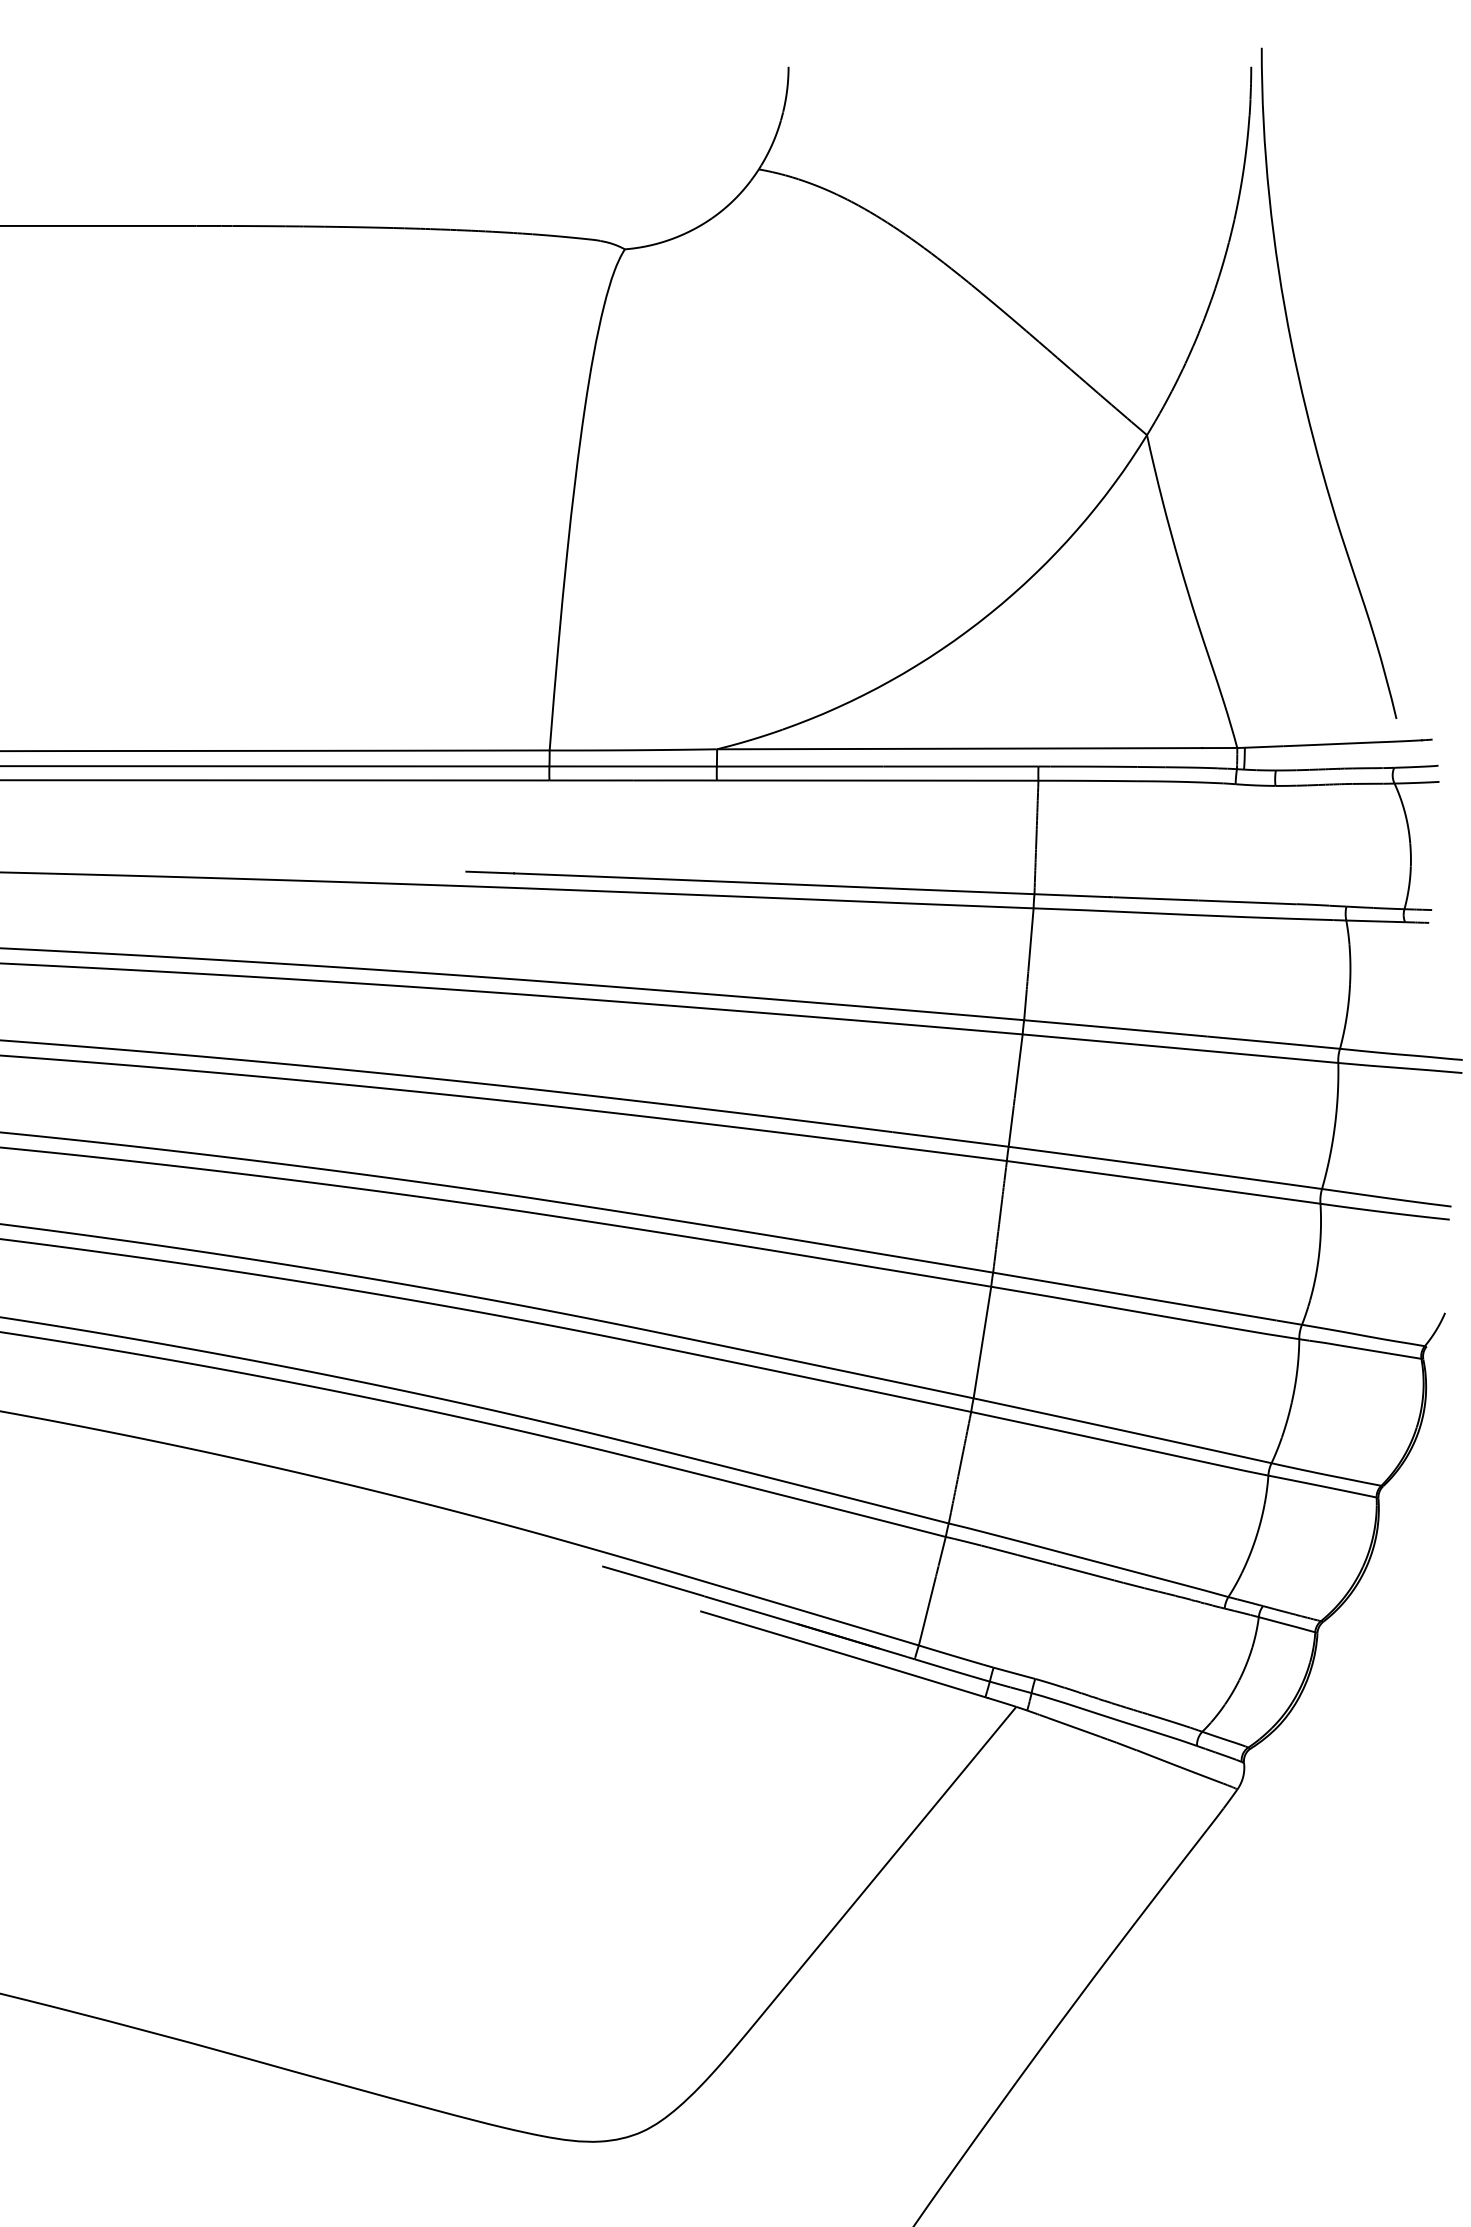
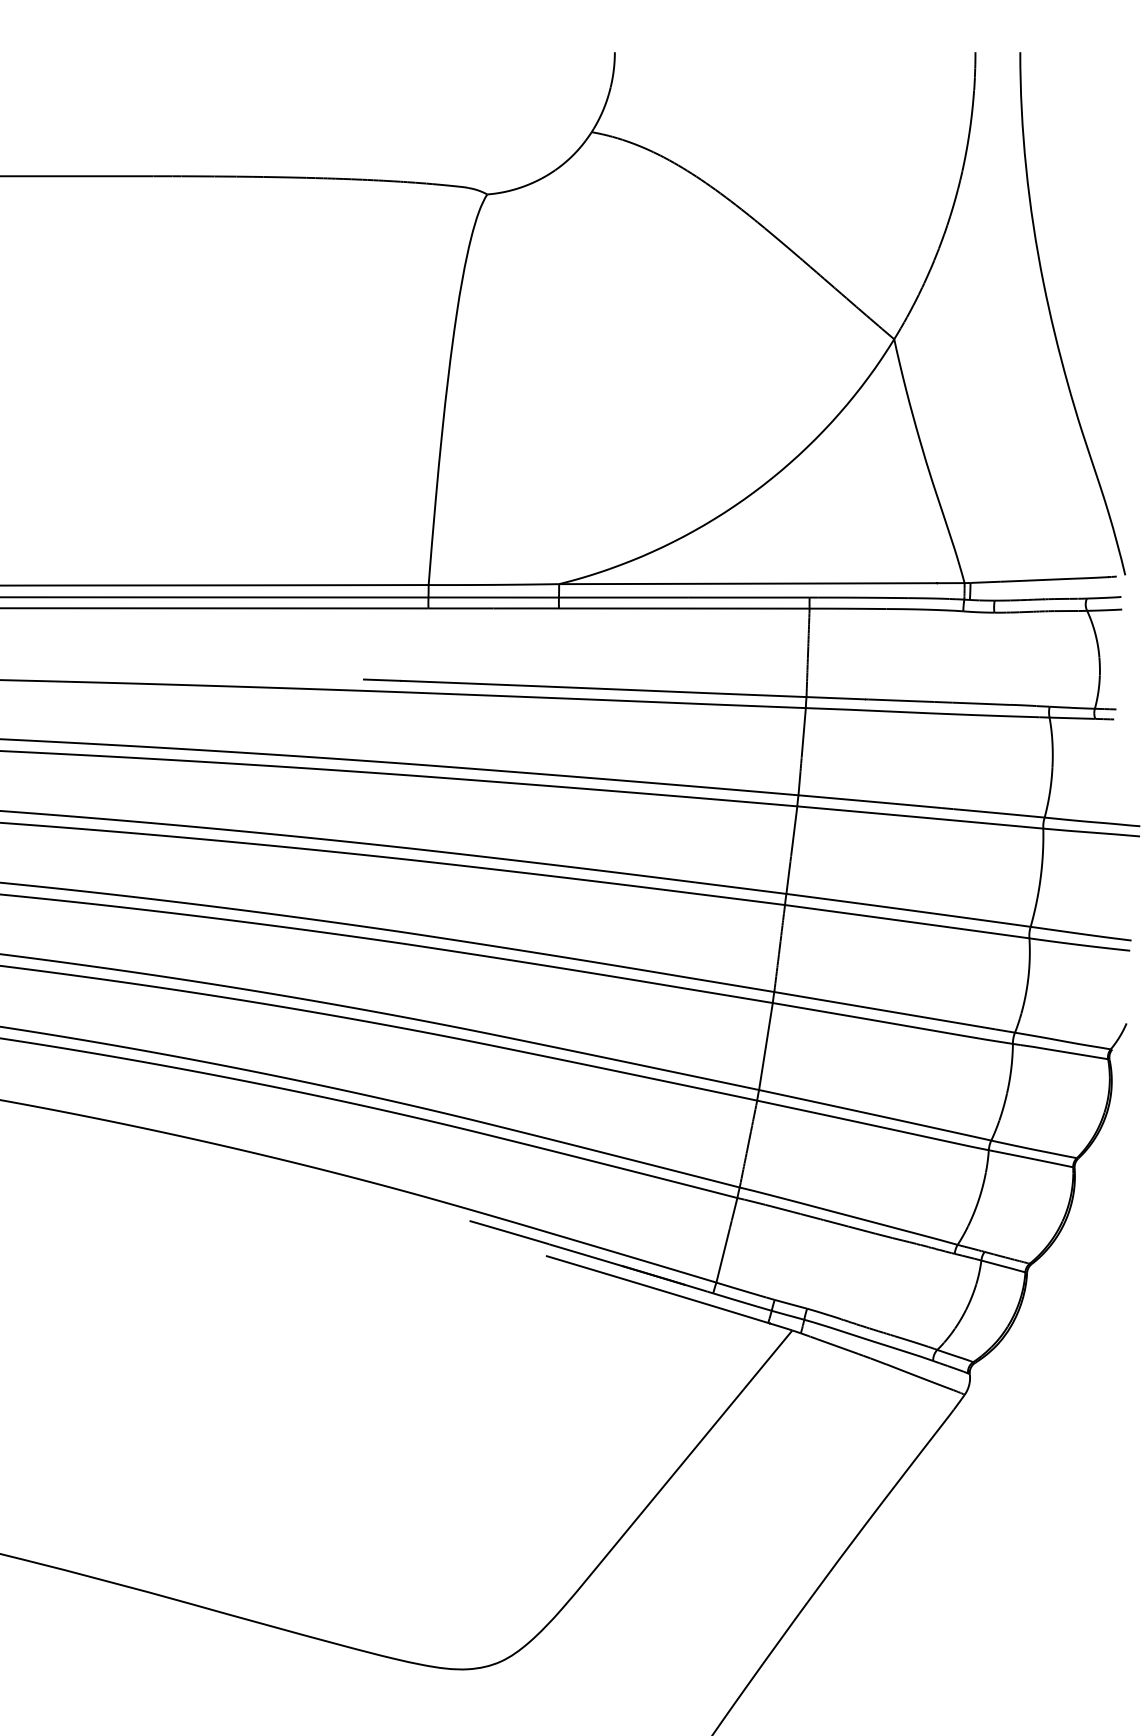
curve: (1302, 388) -> (1052, 317), moved

